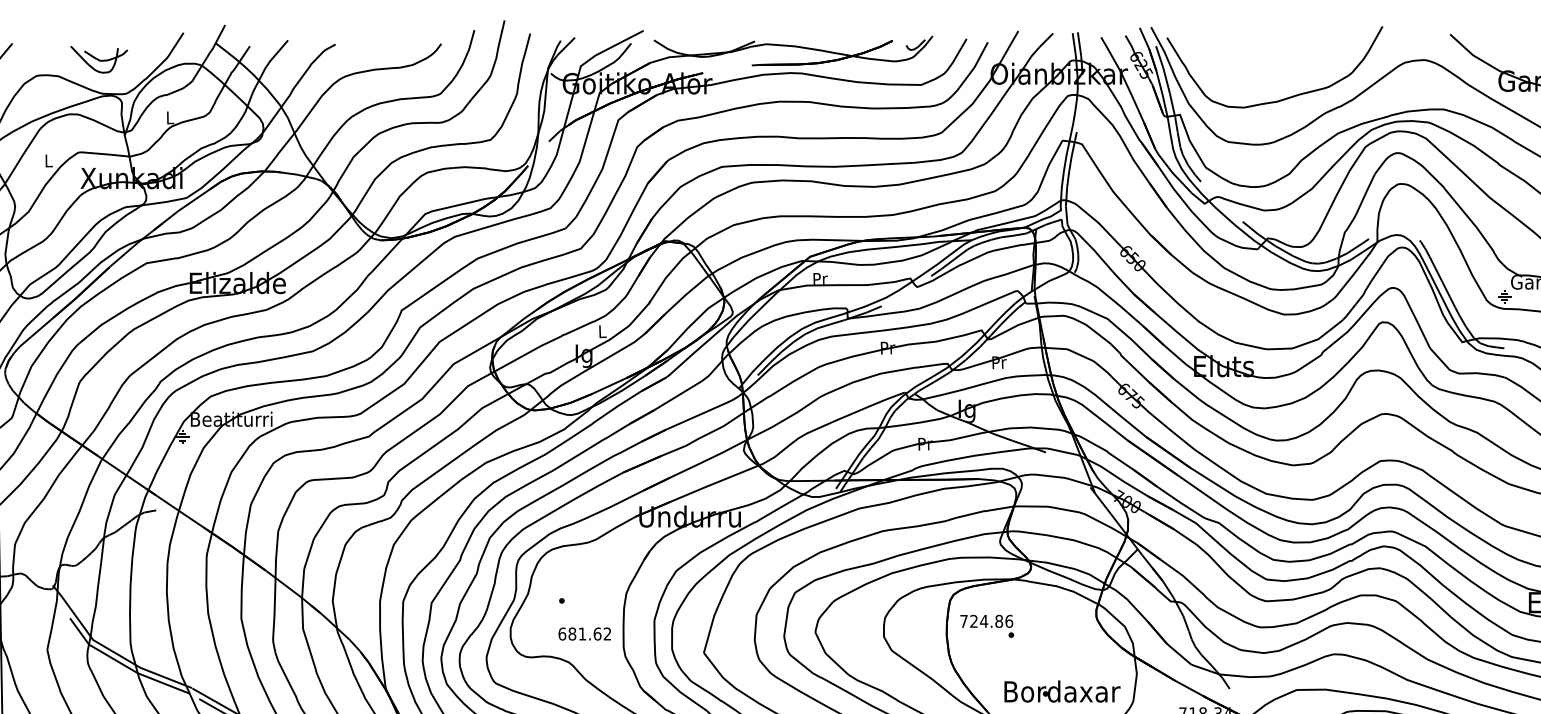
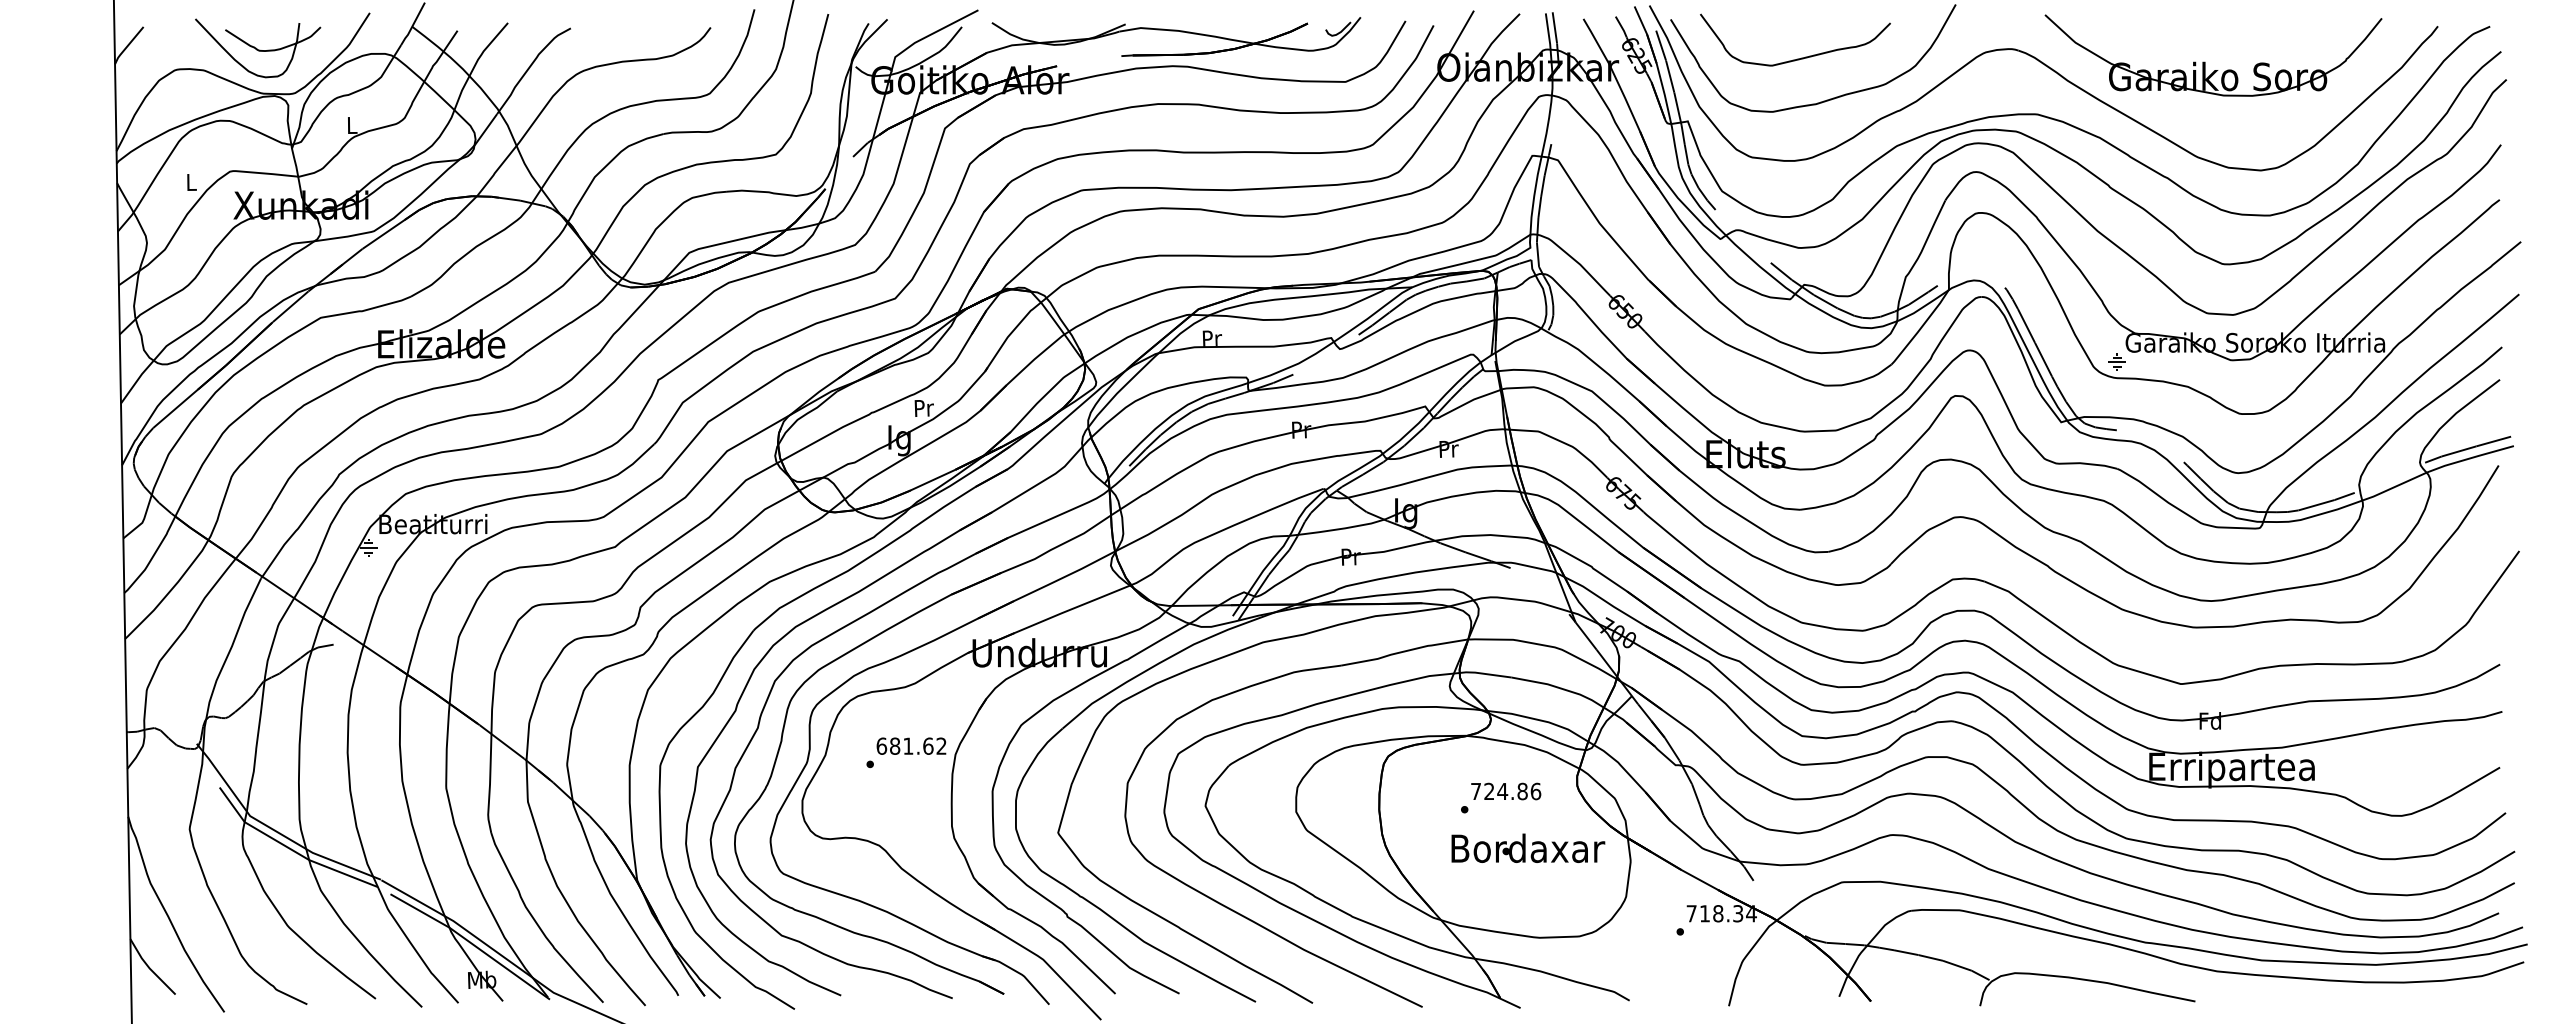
part: (99, 59) -> (258, 48), size x1.67
curve: (1265, 66) -> (1801, 57), added
text: (602, 331) -> (923, 408), L -> Pr
text: (986, 621) -> (1506, 791), moved
text: (584, 633) -> (911, 745), moved
text: (1062, 690) -> (1528, 847), moved

